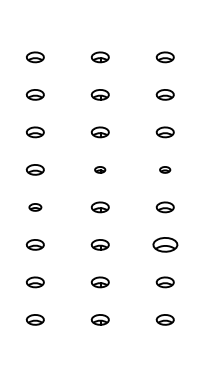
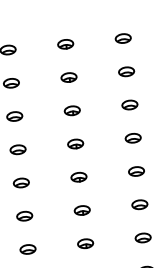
part: (99, 169) -> (74, 143), size x1.67
part: (164, 169) -> (132, 138), size x1.67
part: (35, 207) -> (21, 183), size x1.43
part: (164, 244) -> (139, 204), size x0.71

